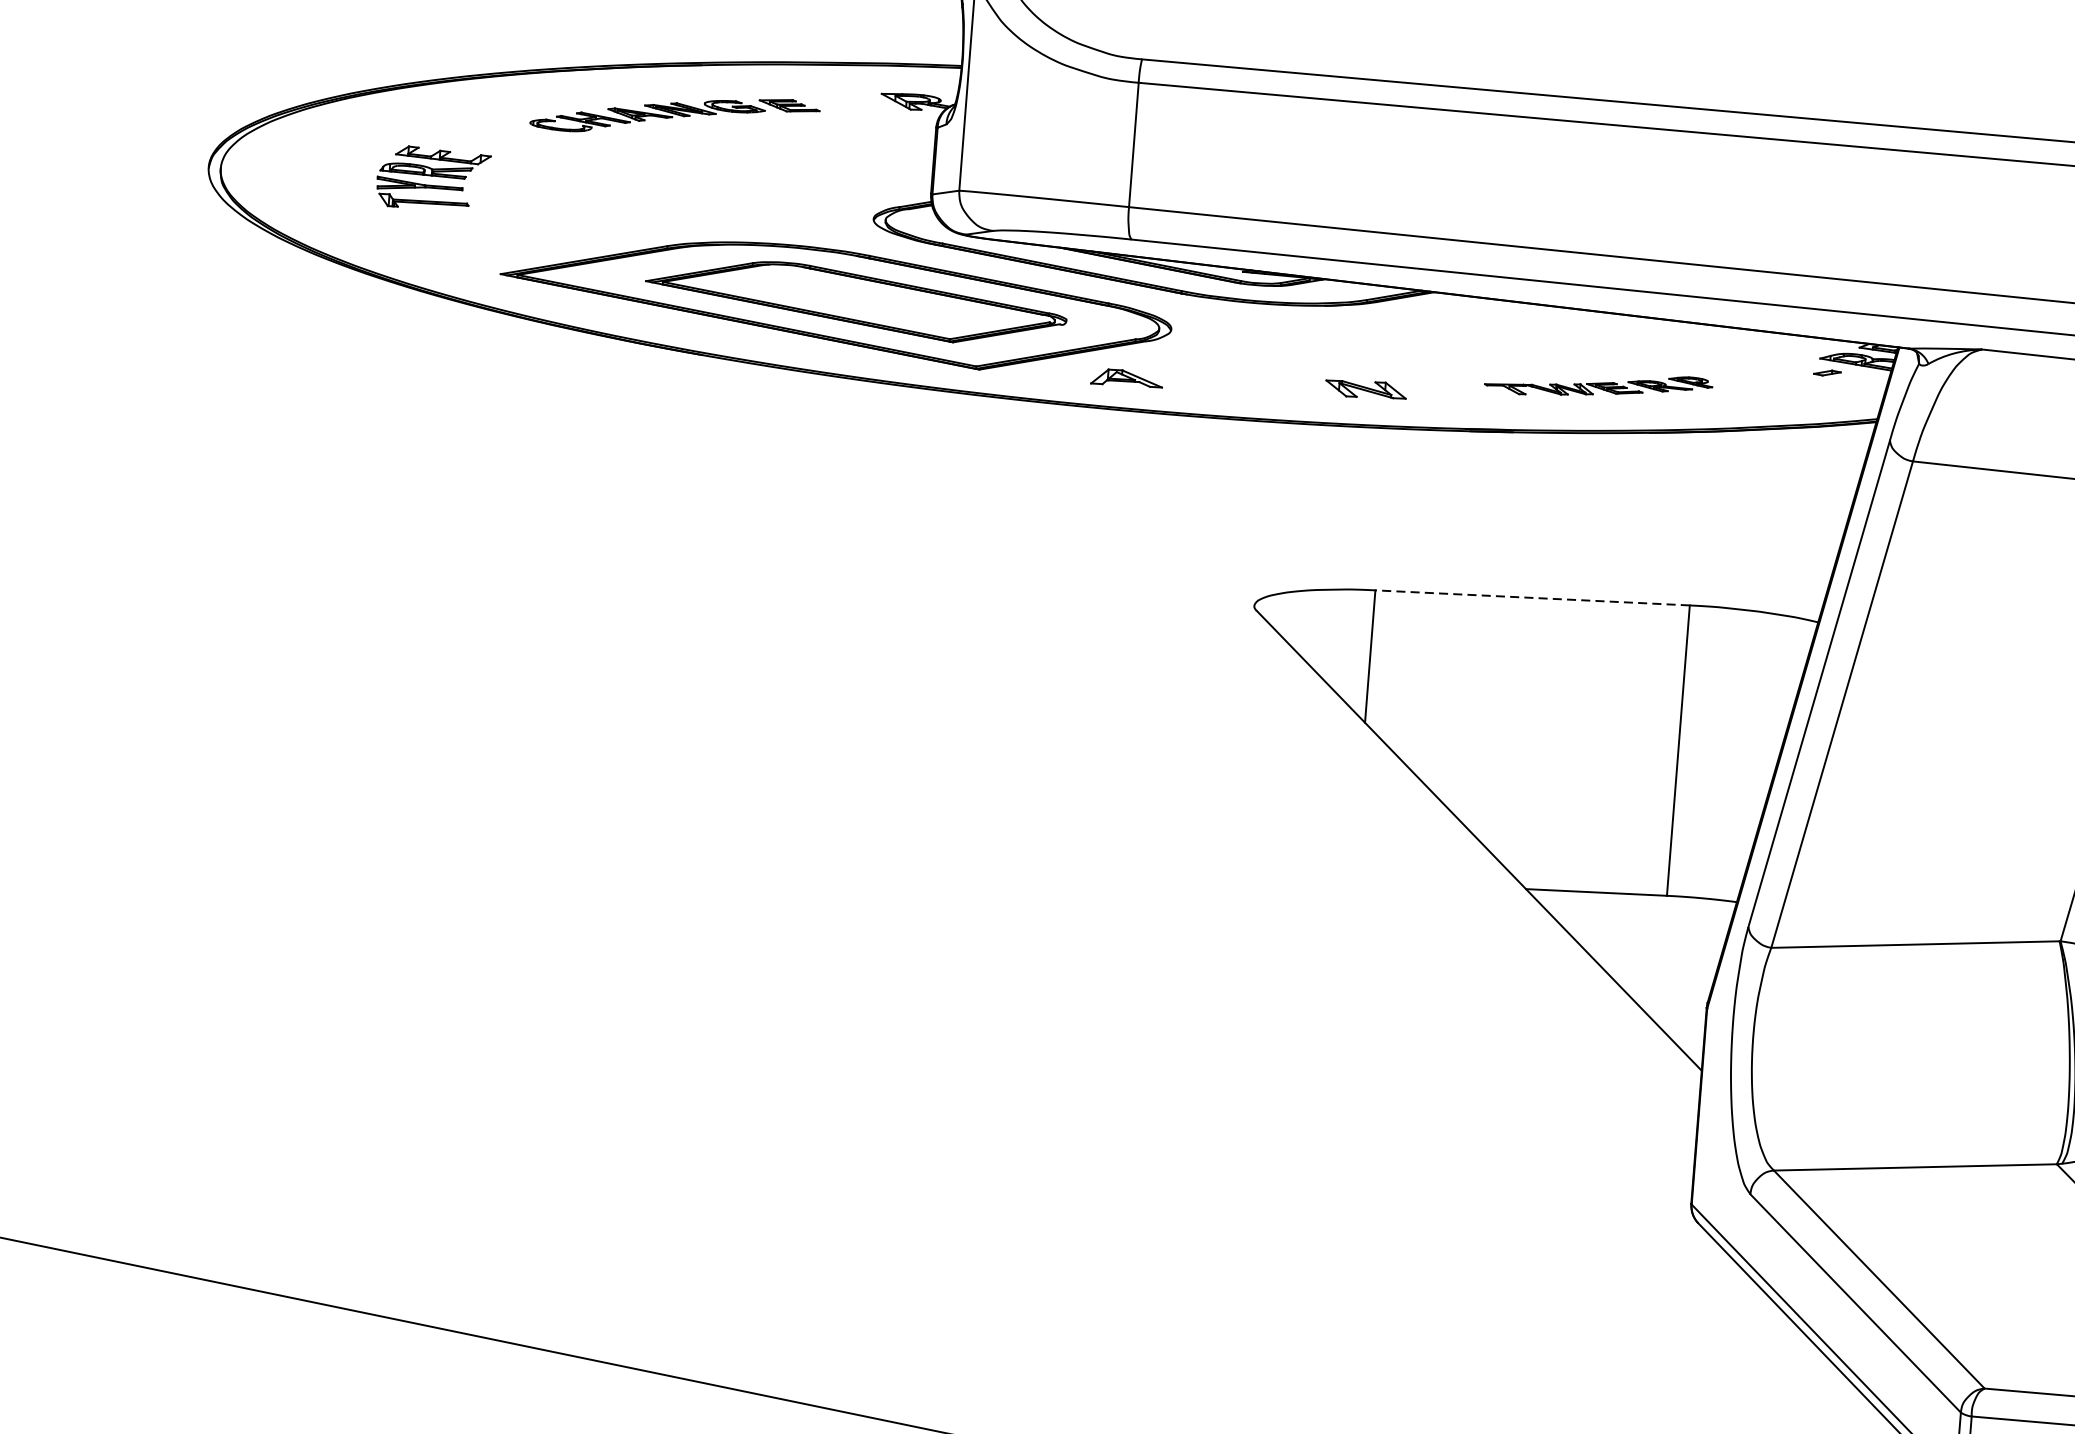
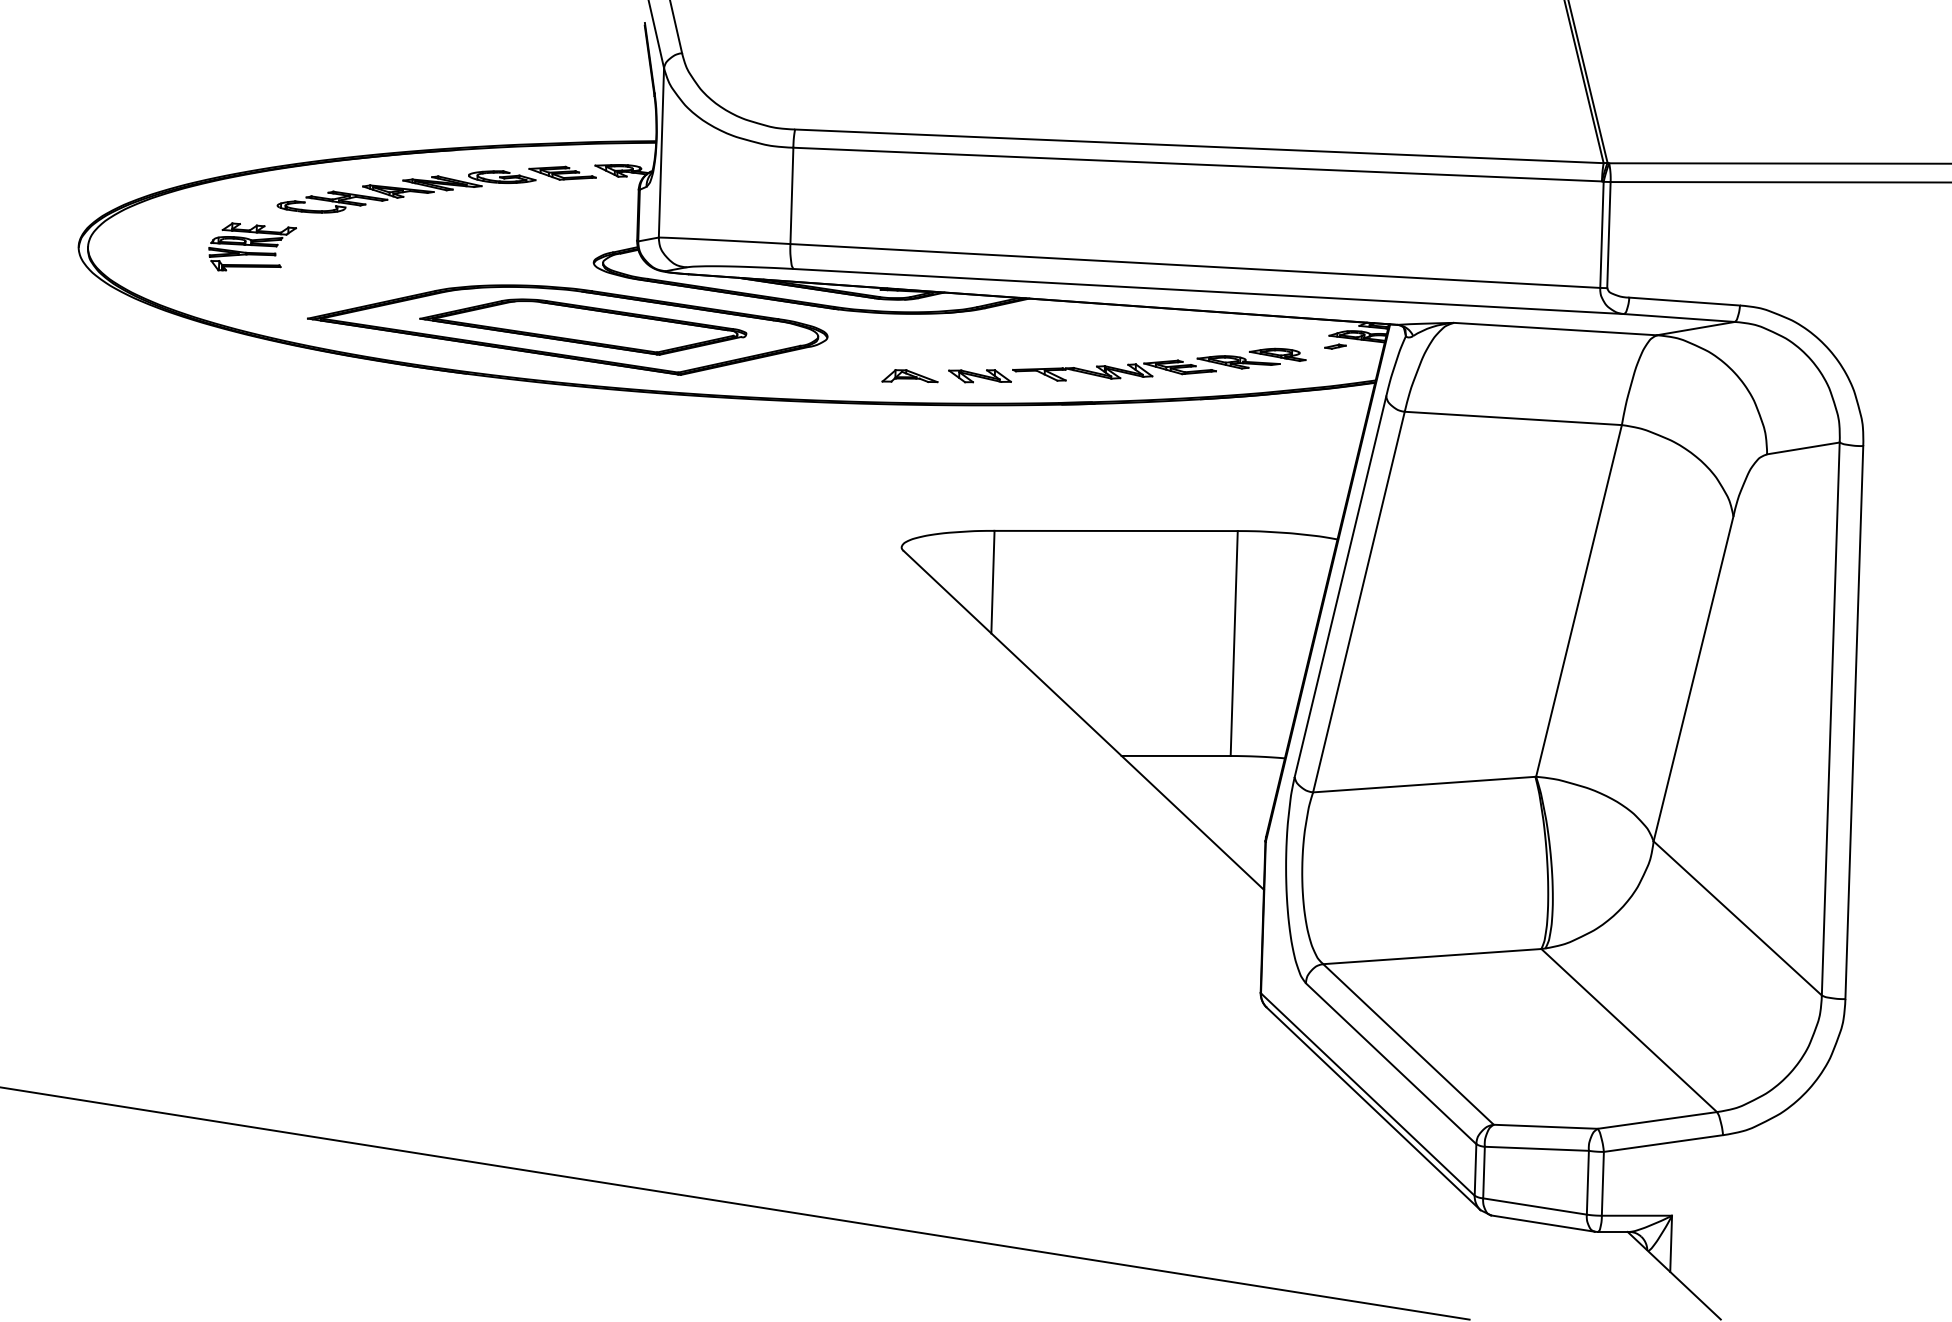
part: (674, 115) -> (436, 189), size x1.43
part: (1126, 378) -> (909, 376), moved
part: (1598, 385) -> (1159, 364), size x1.67
line: (1533, 597) -> (1116, 530), dashed -> solid

